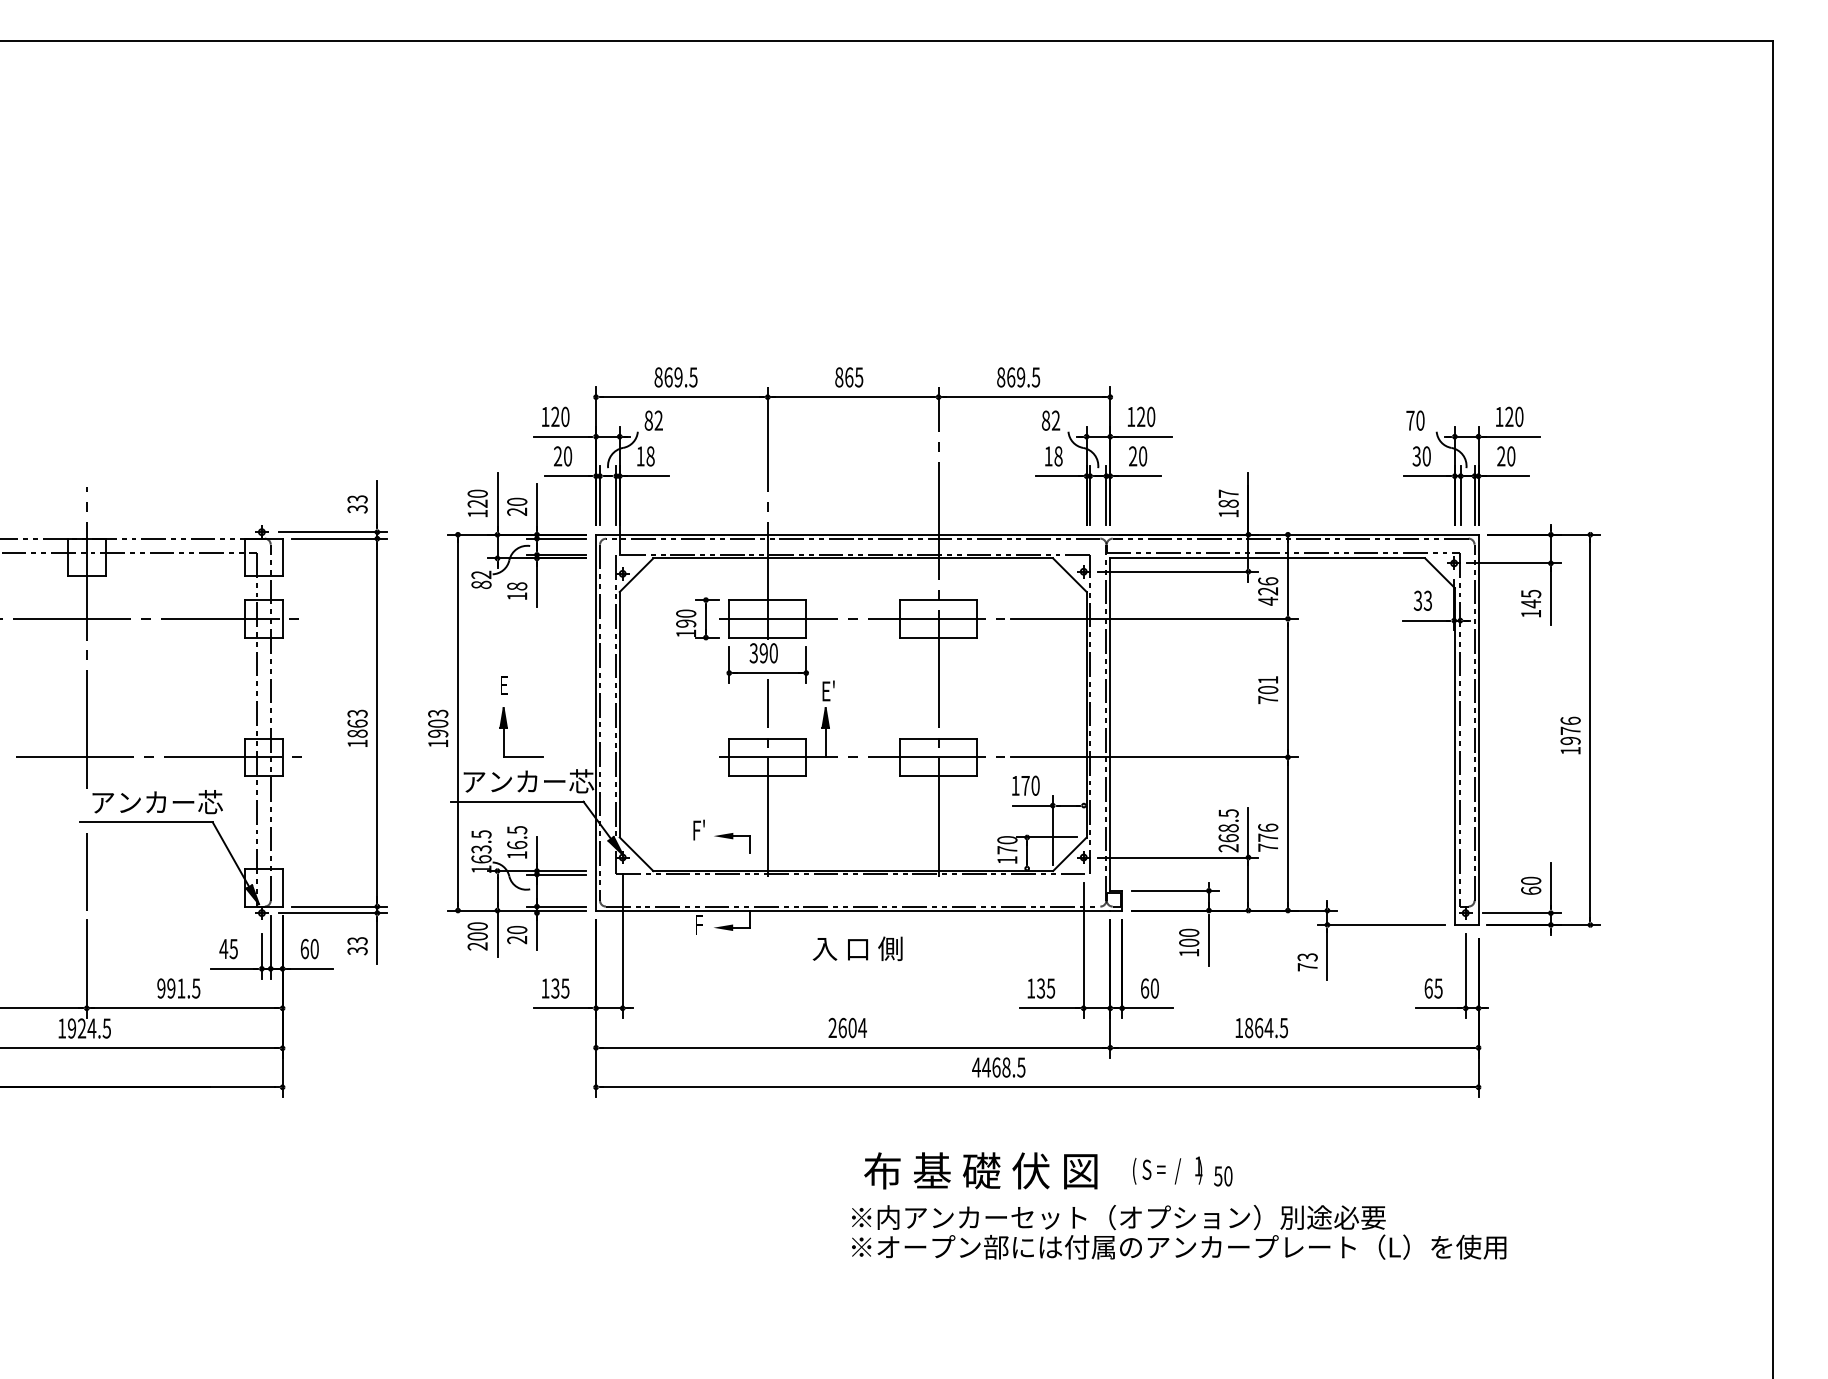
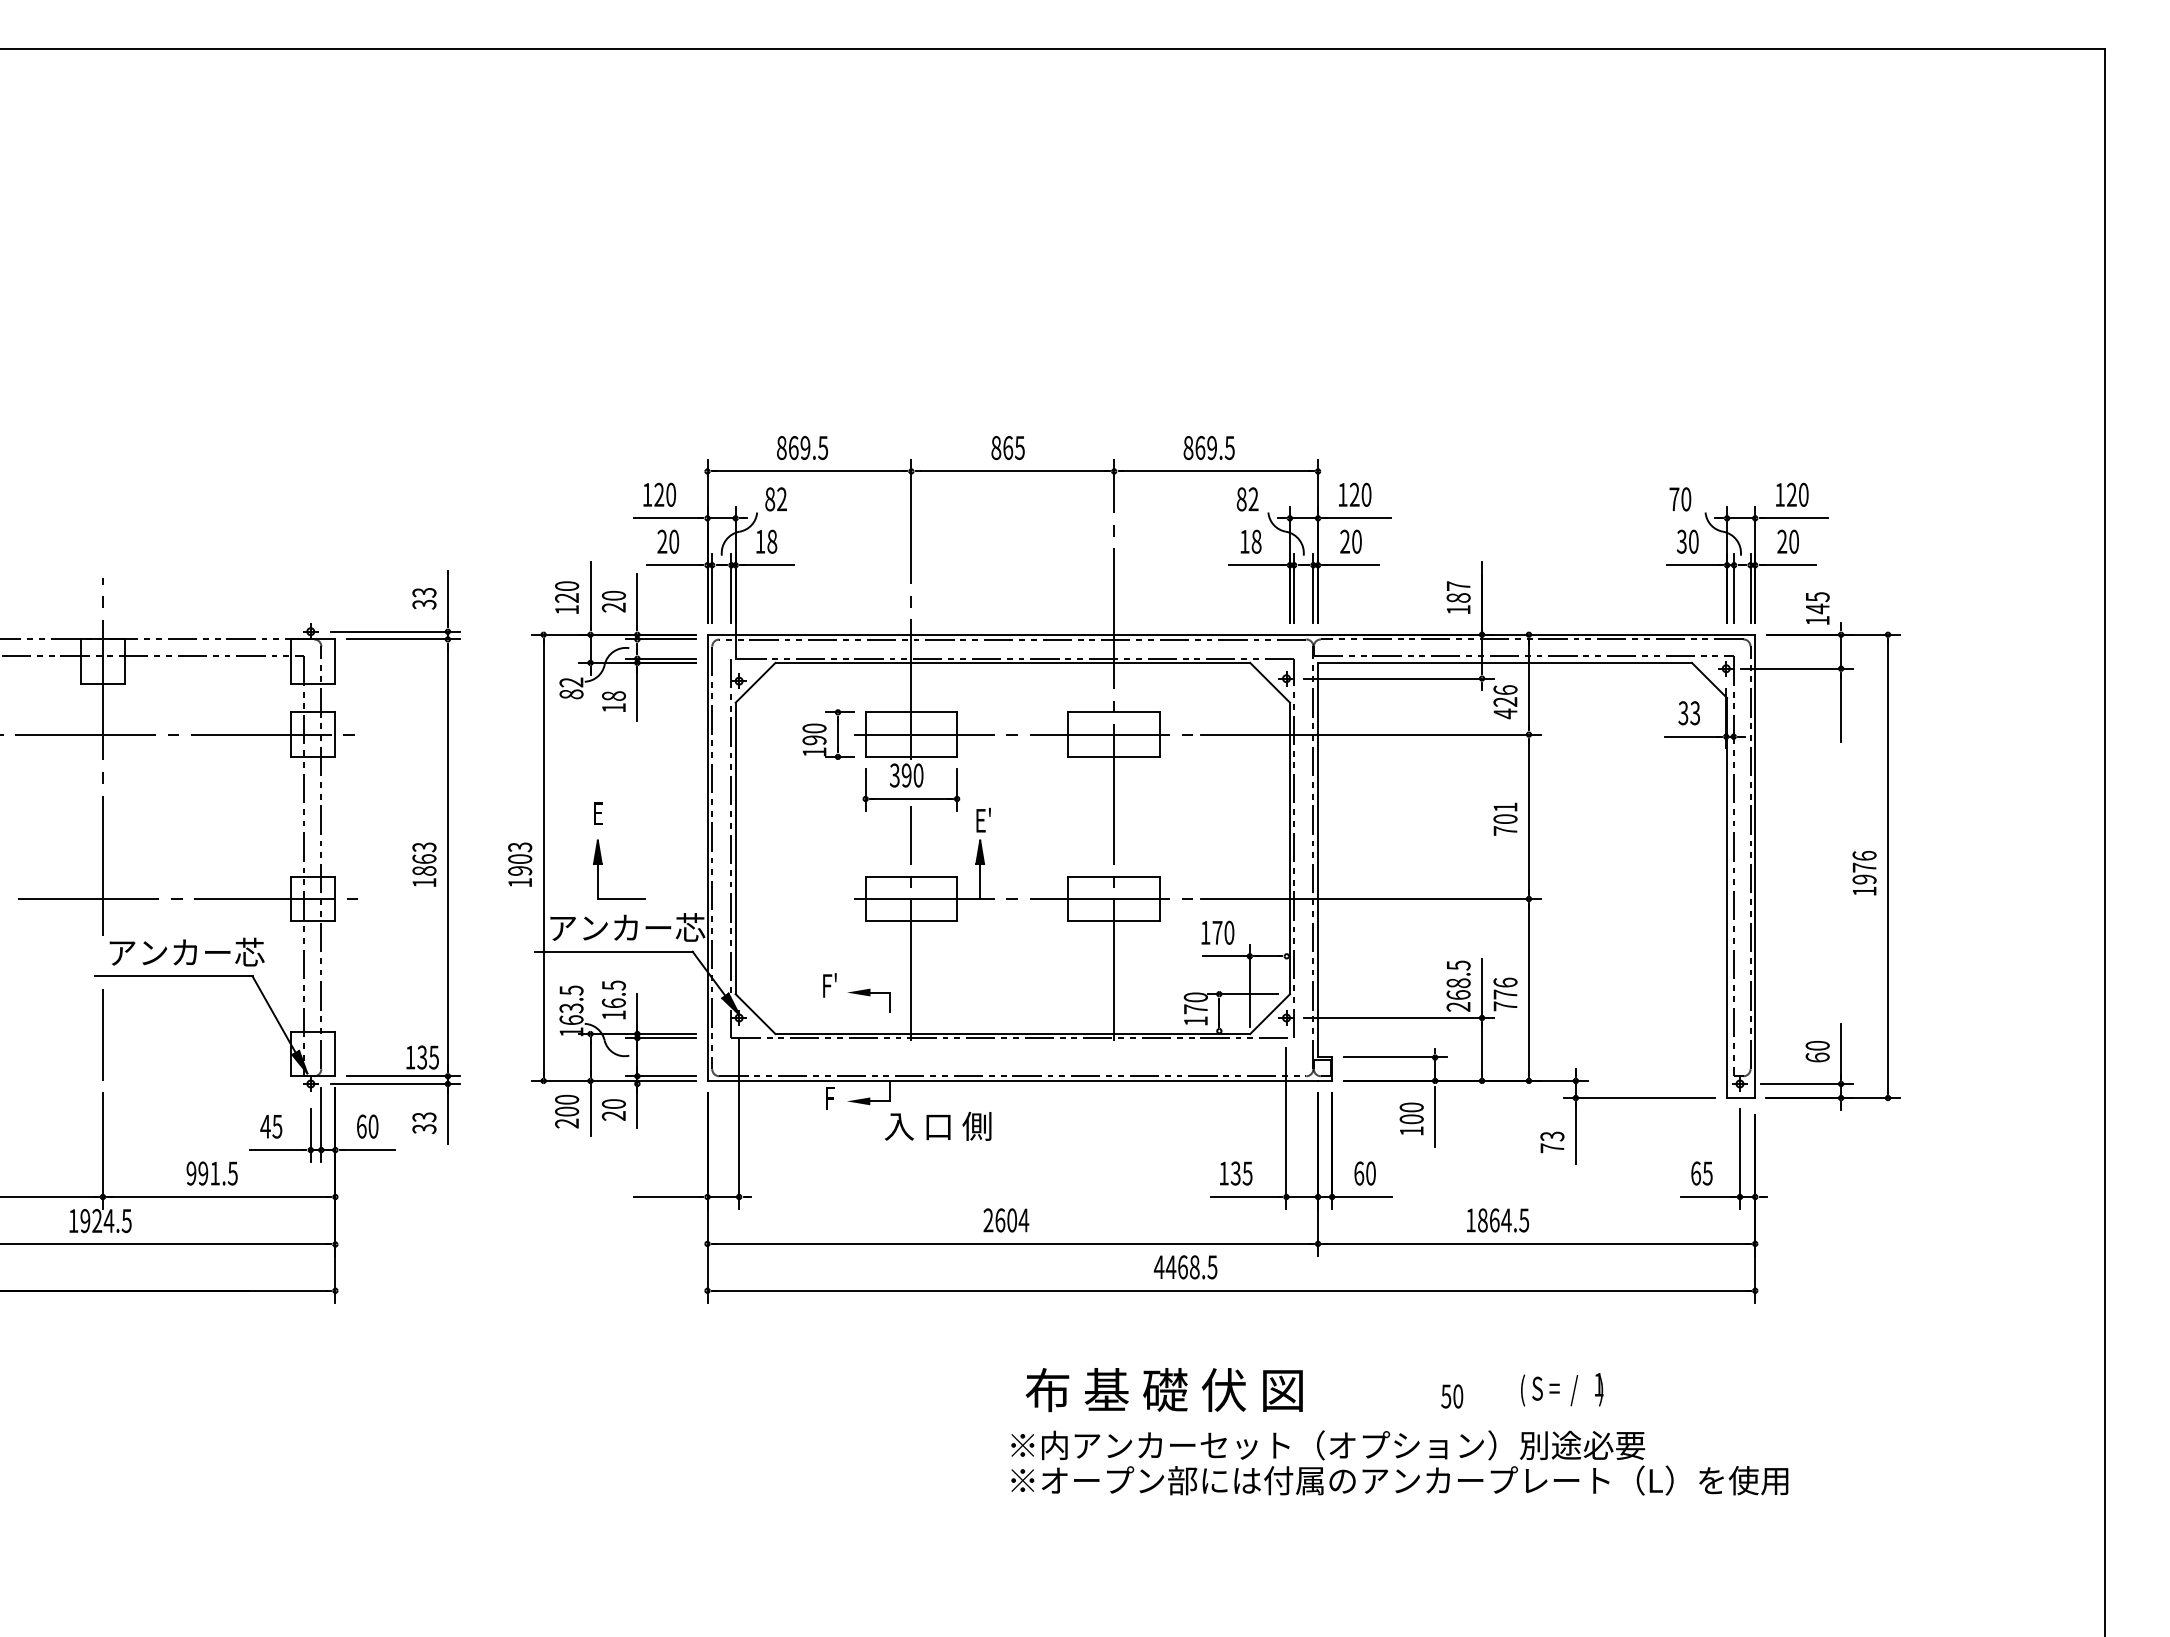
text: (1530, 603) -> (1817, 608), moved
text: (857, 948) -> (938, 1125), moved
text: (555, 988) -> (422, 1057), moved
text: (1167, 1170) -> (1562, 1389), moved

